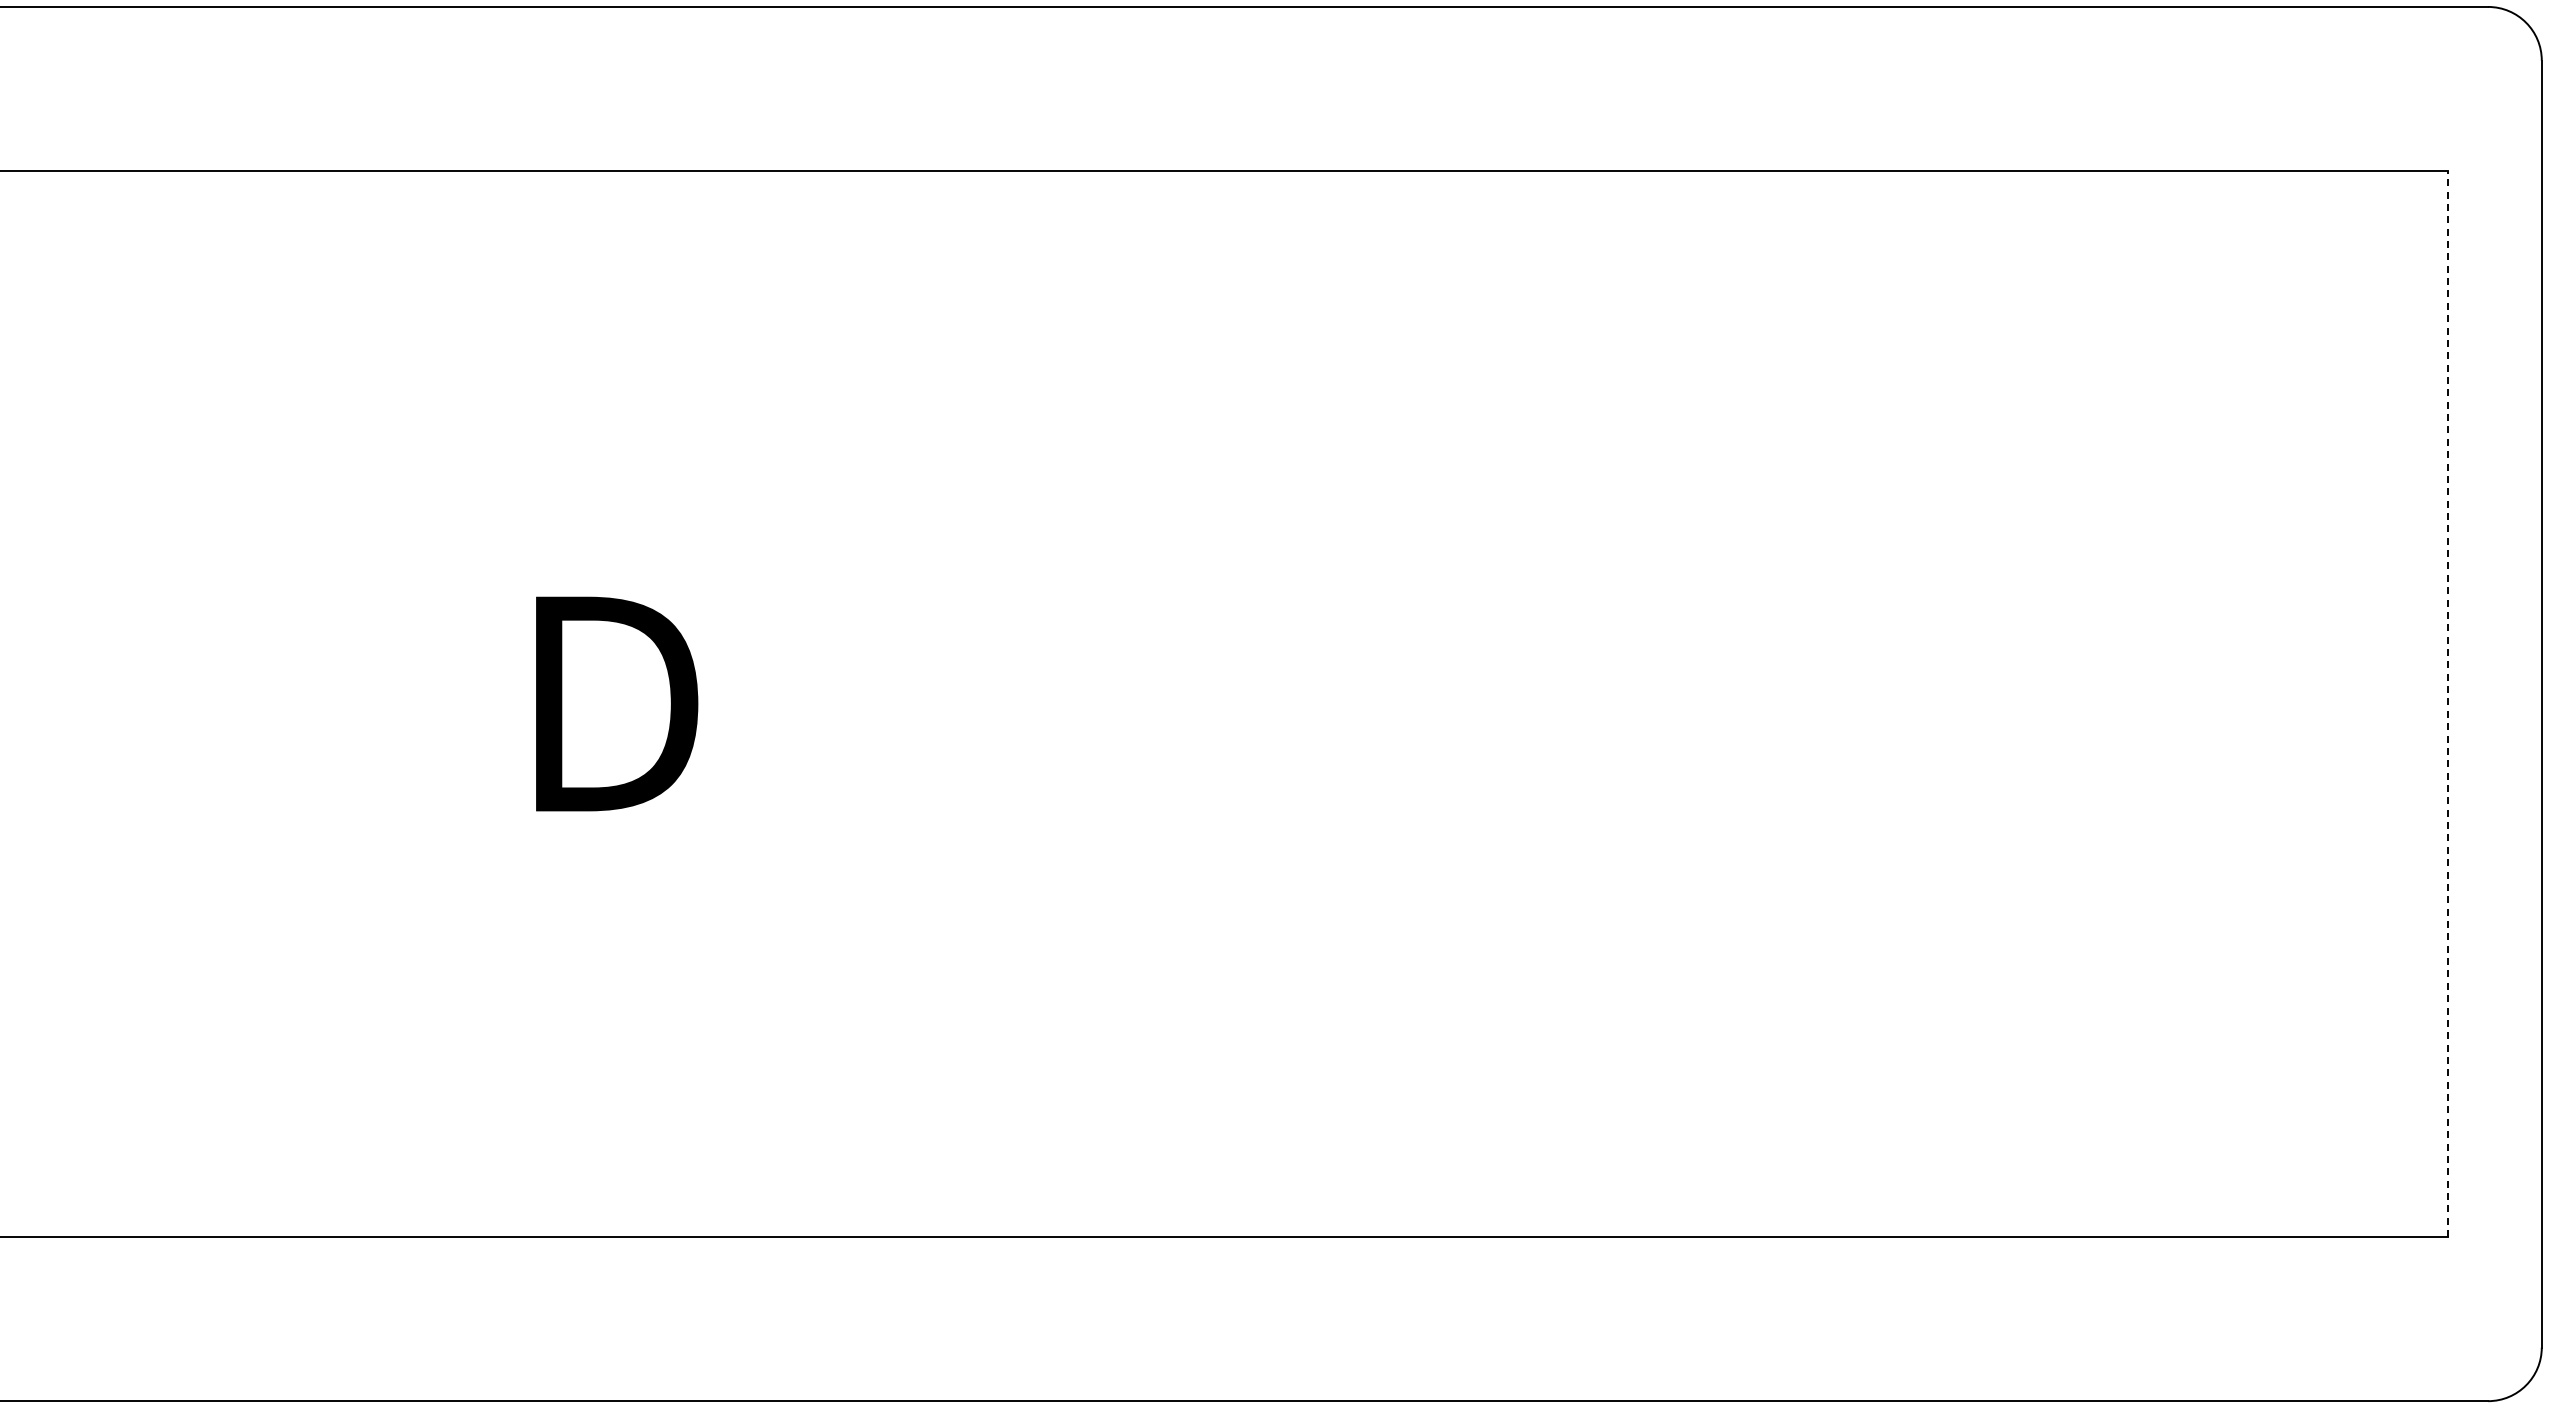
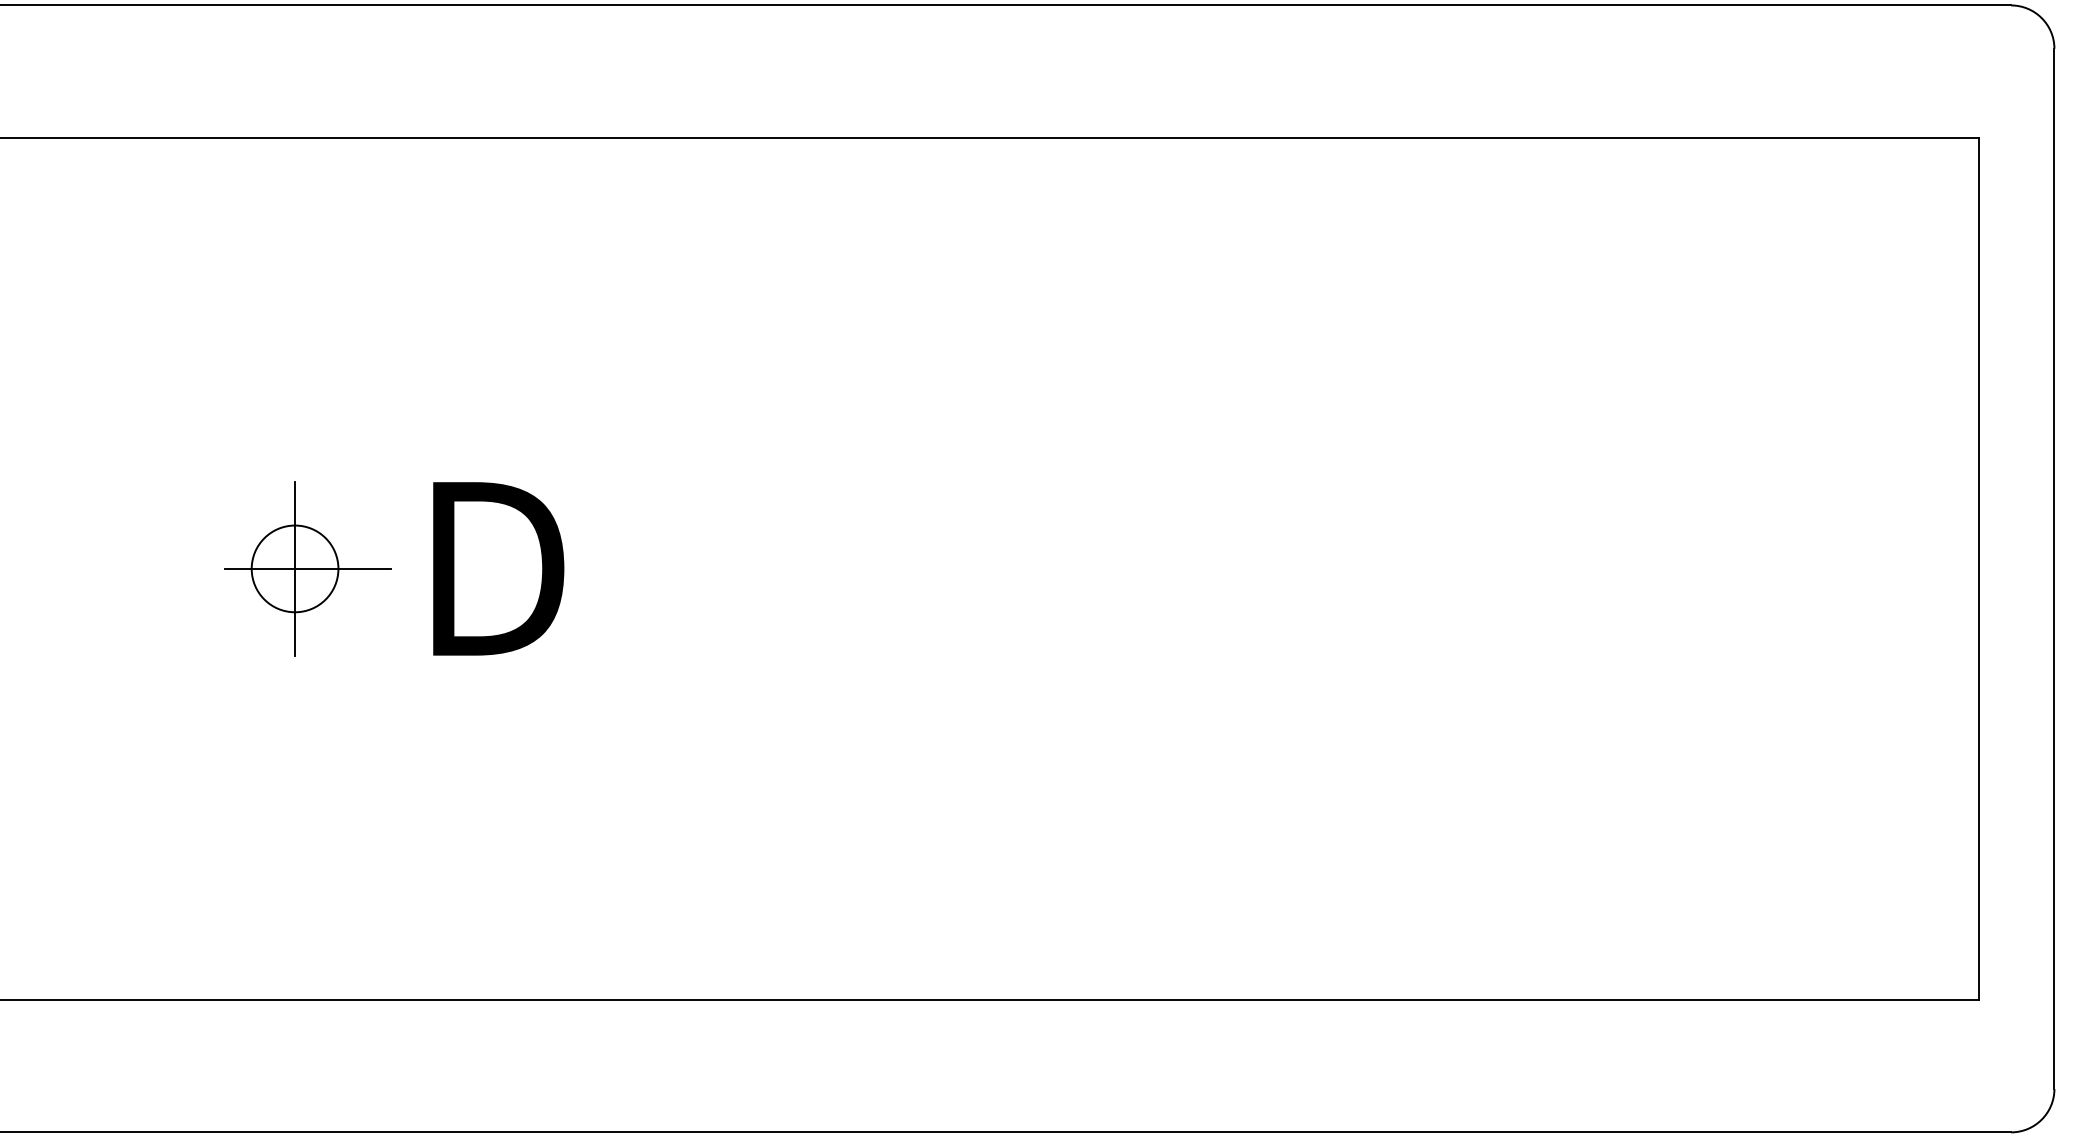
part: (380, 703) -> (307, 568), added
line: (2447, 703) -> (1978, 568), dashed -> solid

